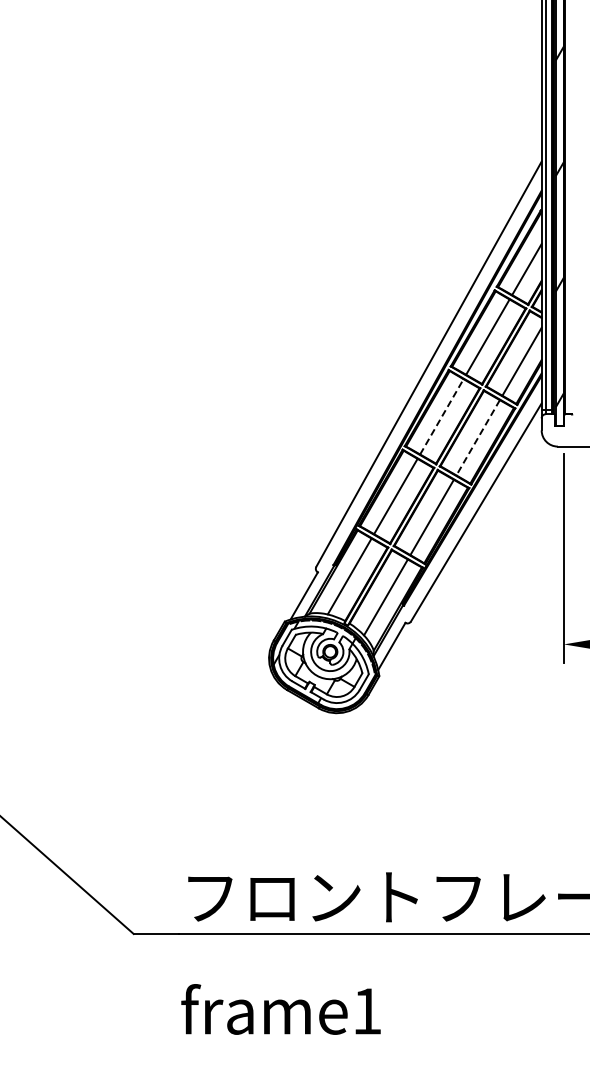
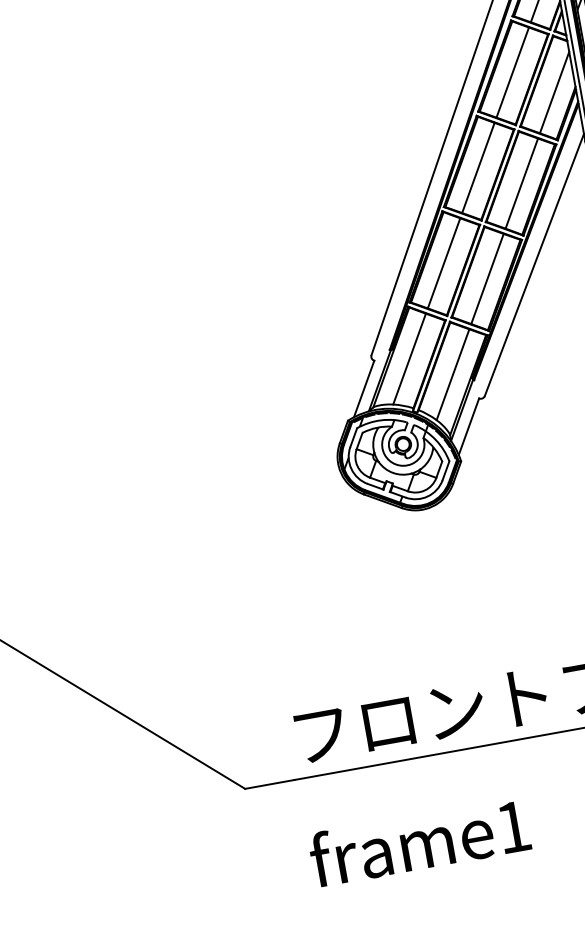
line: (442, 416) -> (479, 167), dashed -> solid
line: (477, 438) -> (521, 184), dashed -> solid

